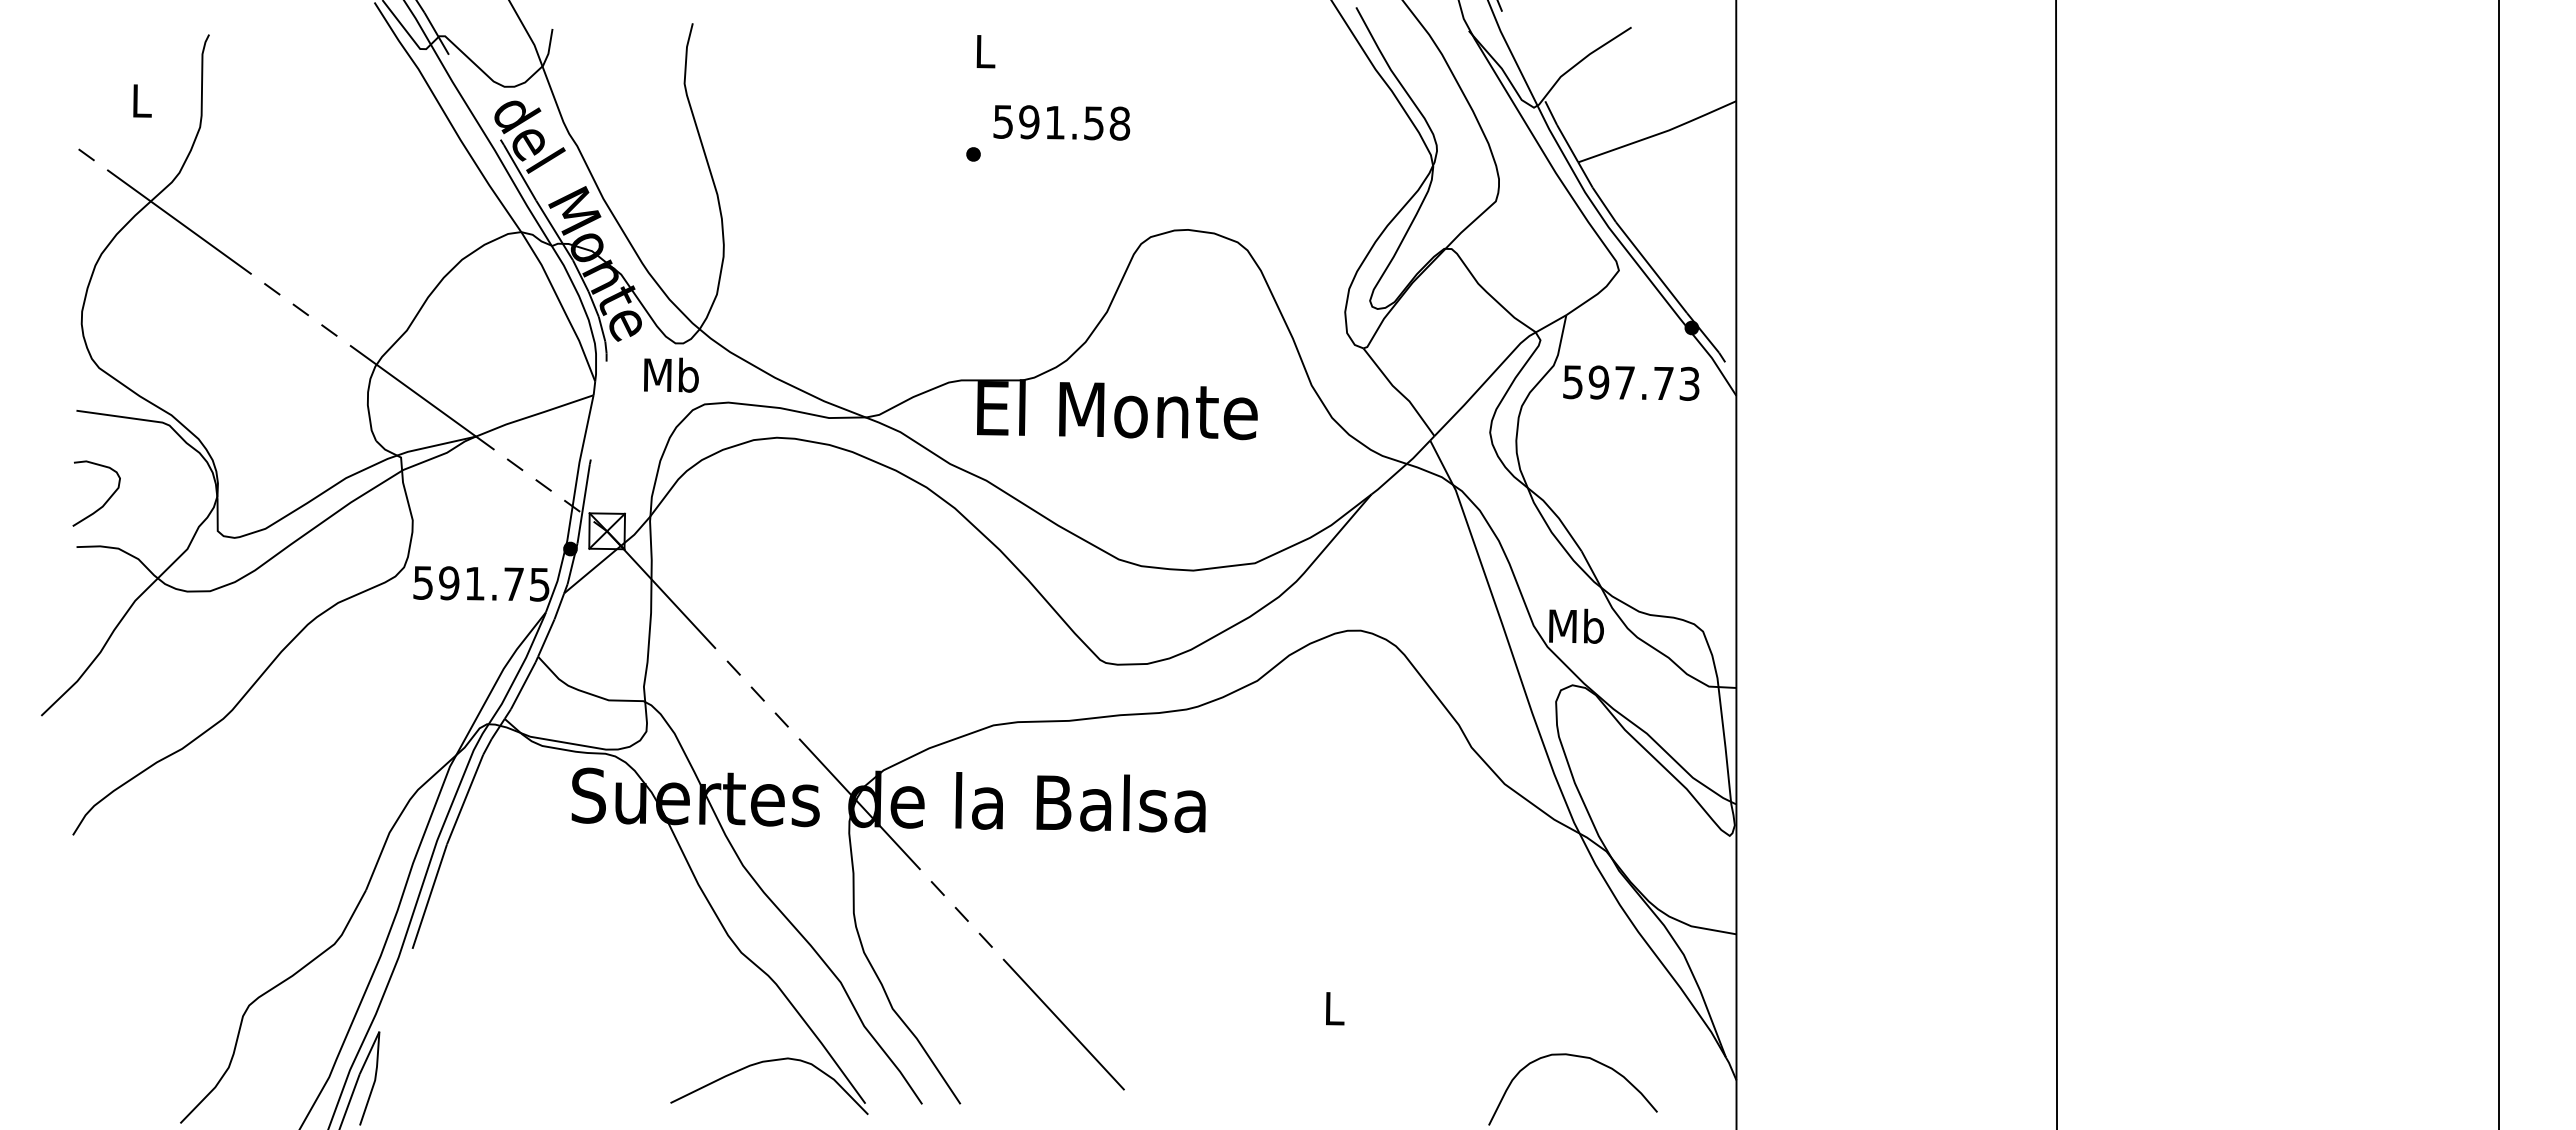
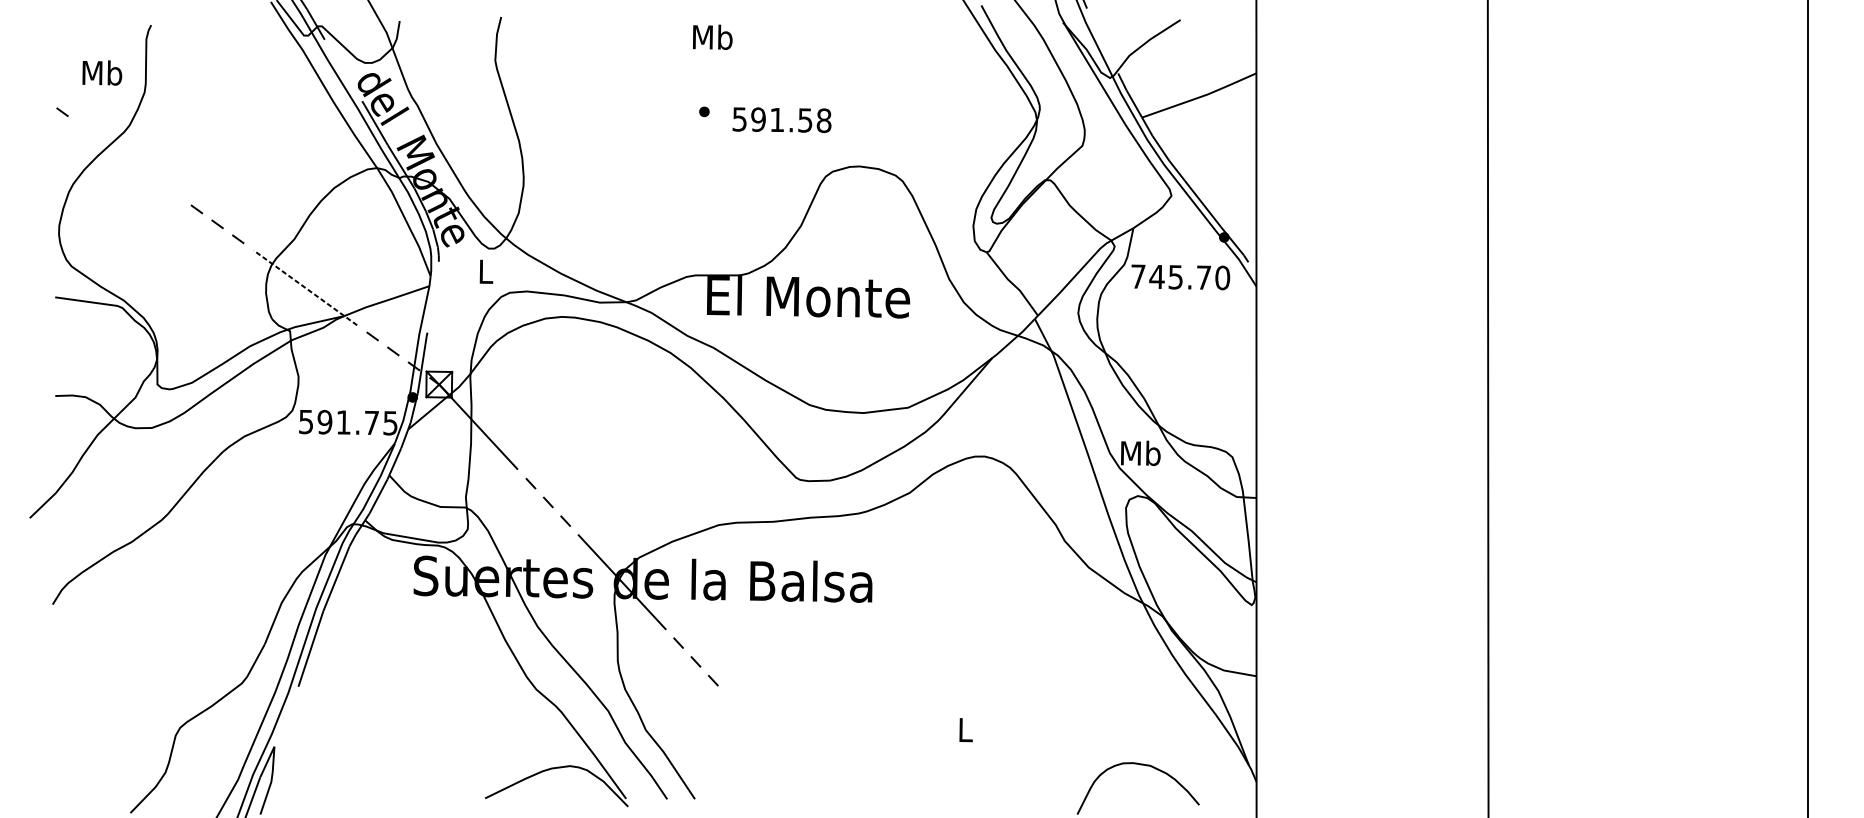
text: (984, 50) -> (712, 36), L -> Mb
text: (141, 100) -> (102, 72), L -> Mb
text: (1061, 122) -> (781, 119), moved
line: (179, 221) -> (129, 160), removed
text: (671, 374) -> (485, 271), Mb -> L
text: (1631, 382) -> (1180, 276), 597.73 -> 745.70
line: (421, 397) -> (304, 287), solid -> dashed
curve: (105, 501) -> (76, 363), removed
line: (1063, 1024) -> (769, 741), removed

